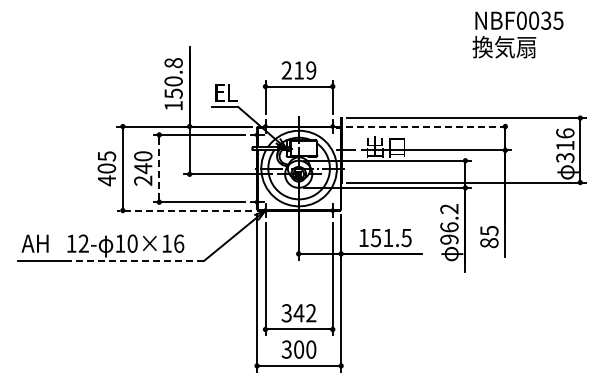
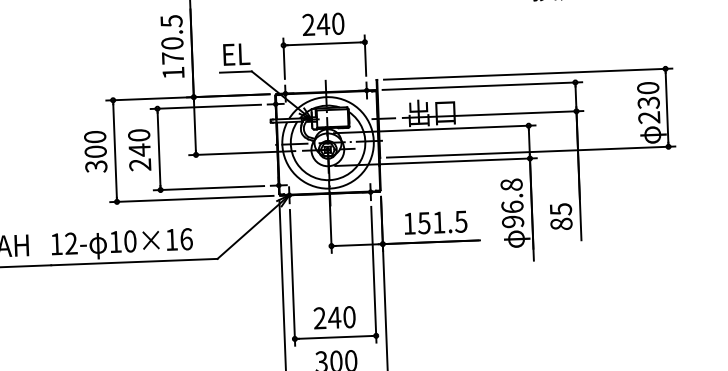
text: (304, 70) -> (330, 24), 219 -> 240
text: (173, 78) -> (172, 39), 150.8 -> 170.5
line: (428, 126) -> (482, 86), dashed -> solid
text: (565, 145) -> (648, 102), 316 -> 230
text: (106, 168) -> (95, 151), 405 -> 300
line: (159, 169) -> (159, 150), dashed -> solid
text: (449, 209) -> (511, 185), 96.2 -> 96.8
line: (184, 210) -> (191, 198), dashed -> solid
line: (135, 260) -> (134, 261), dashed -> solid
text: (298, 313) -> (334, 318), 342 -> 240

